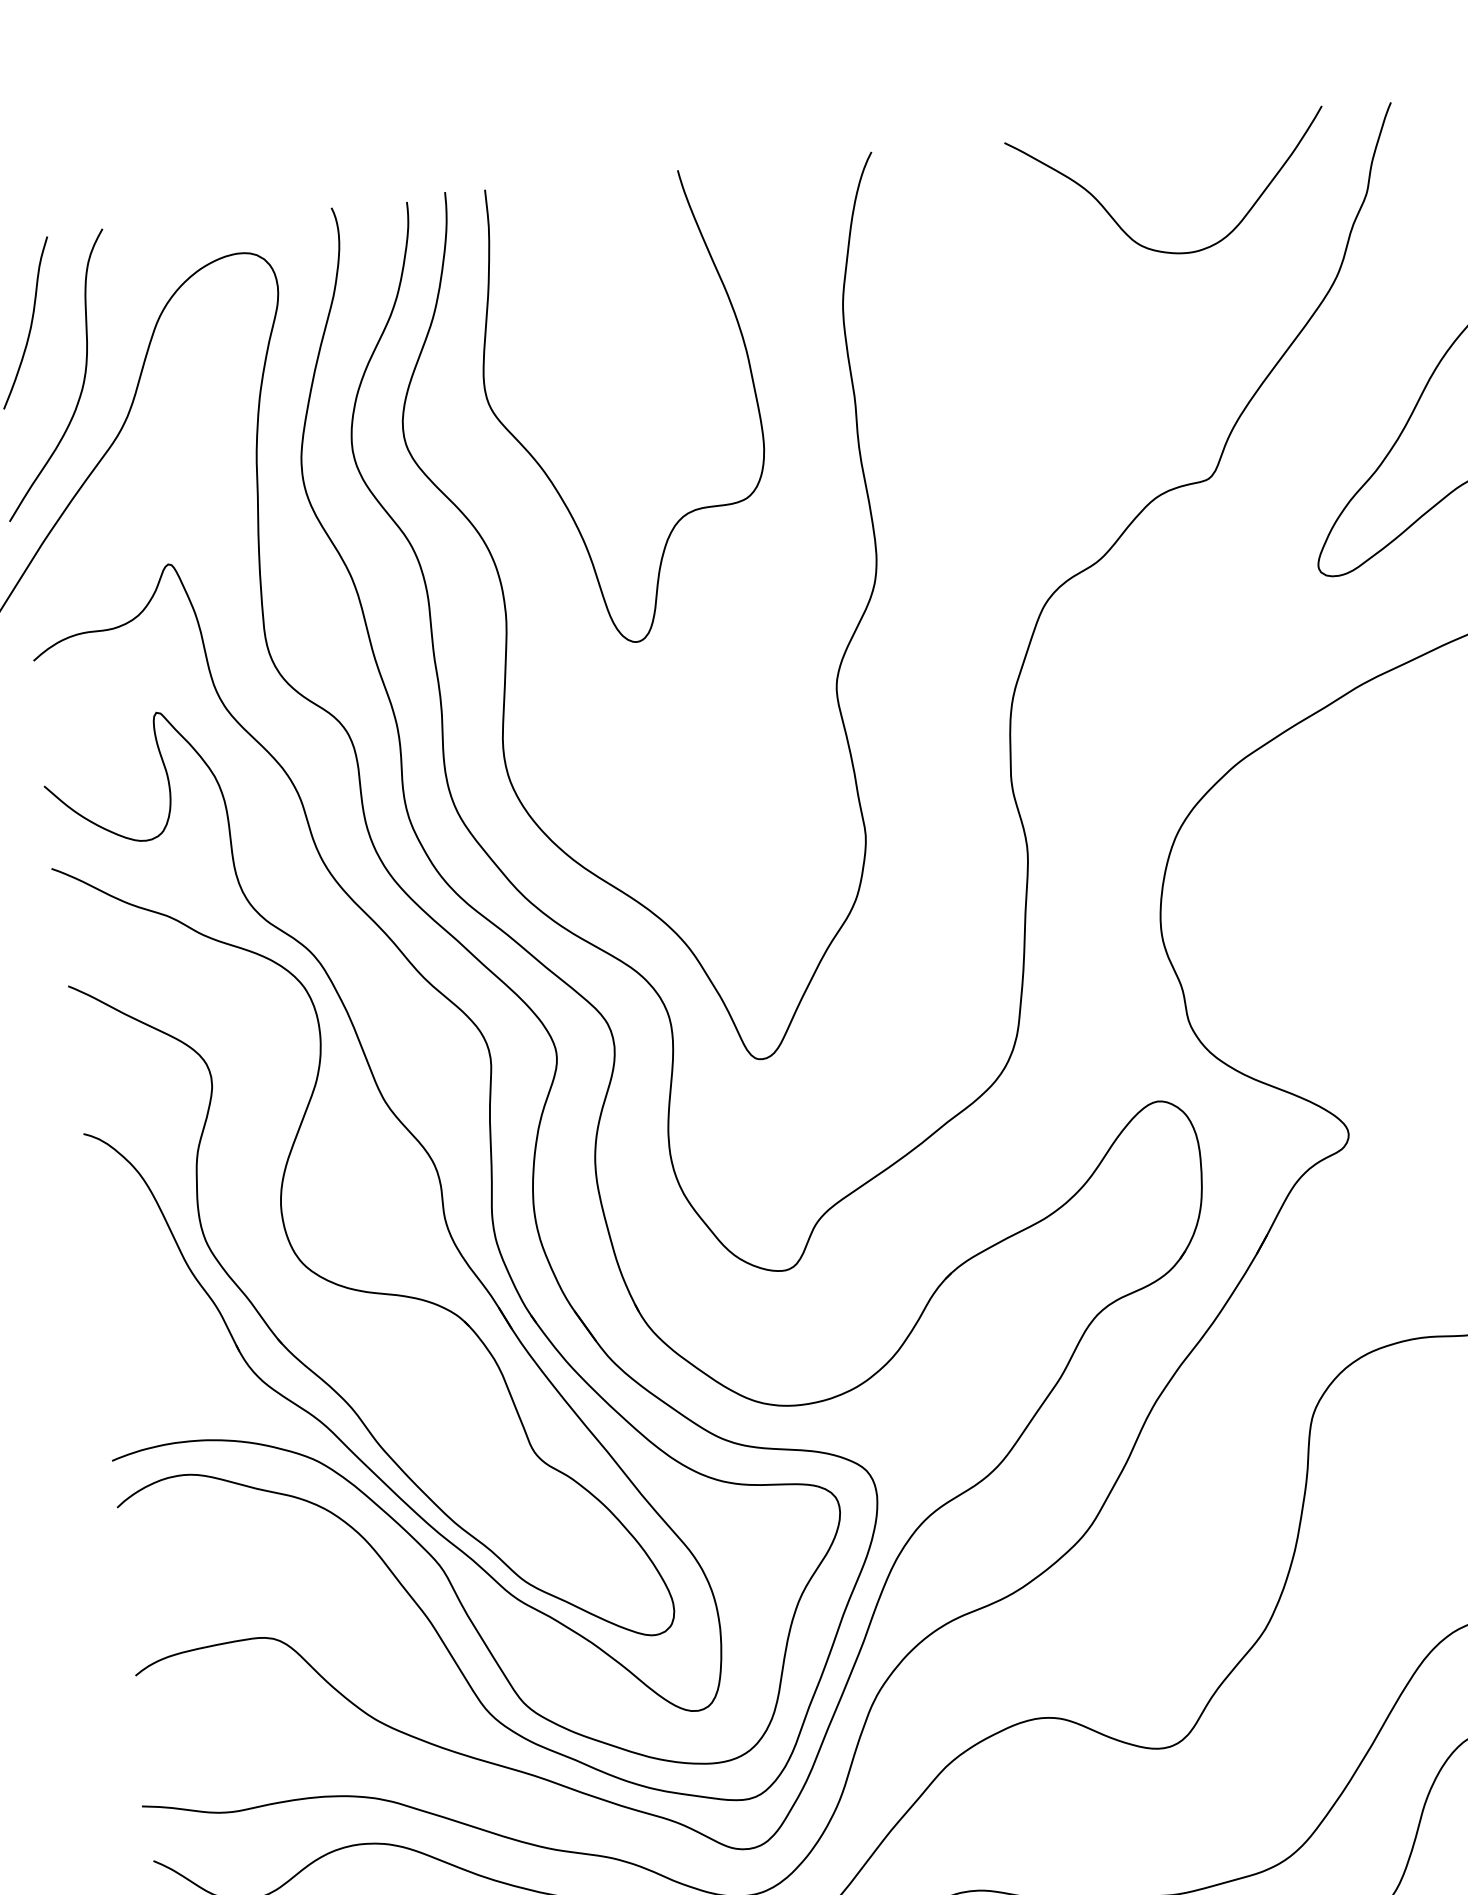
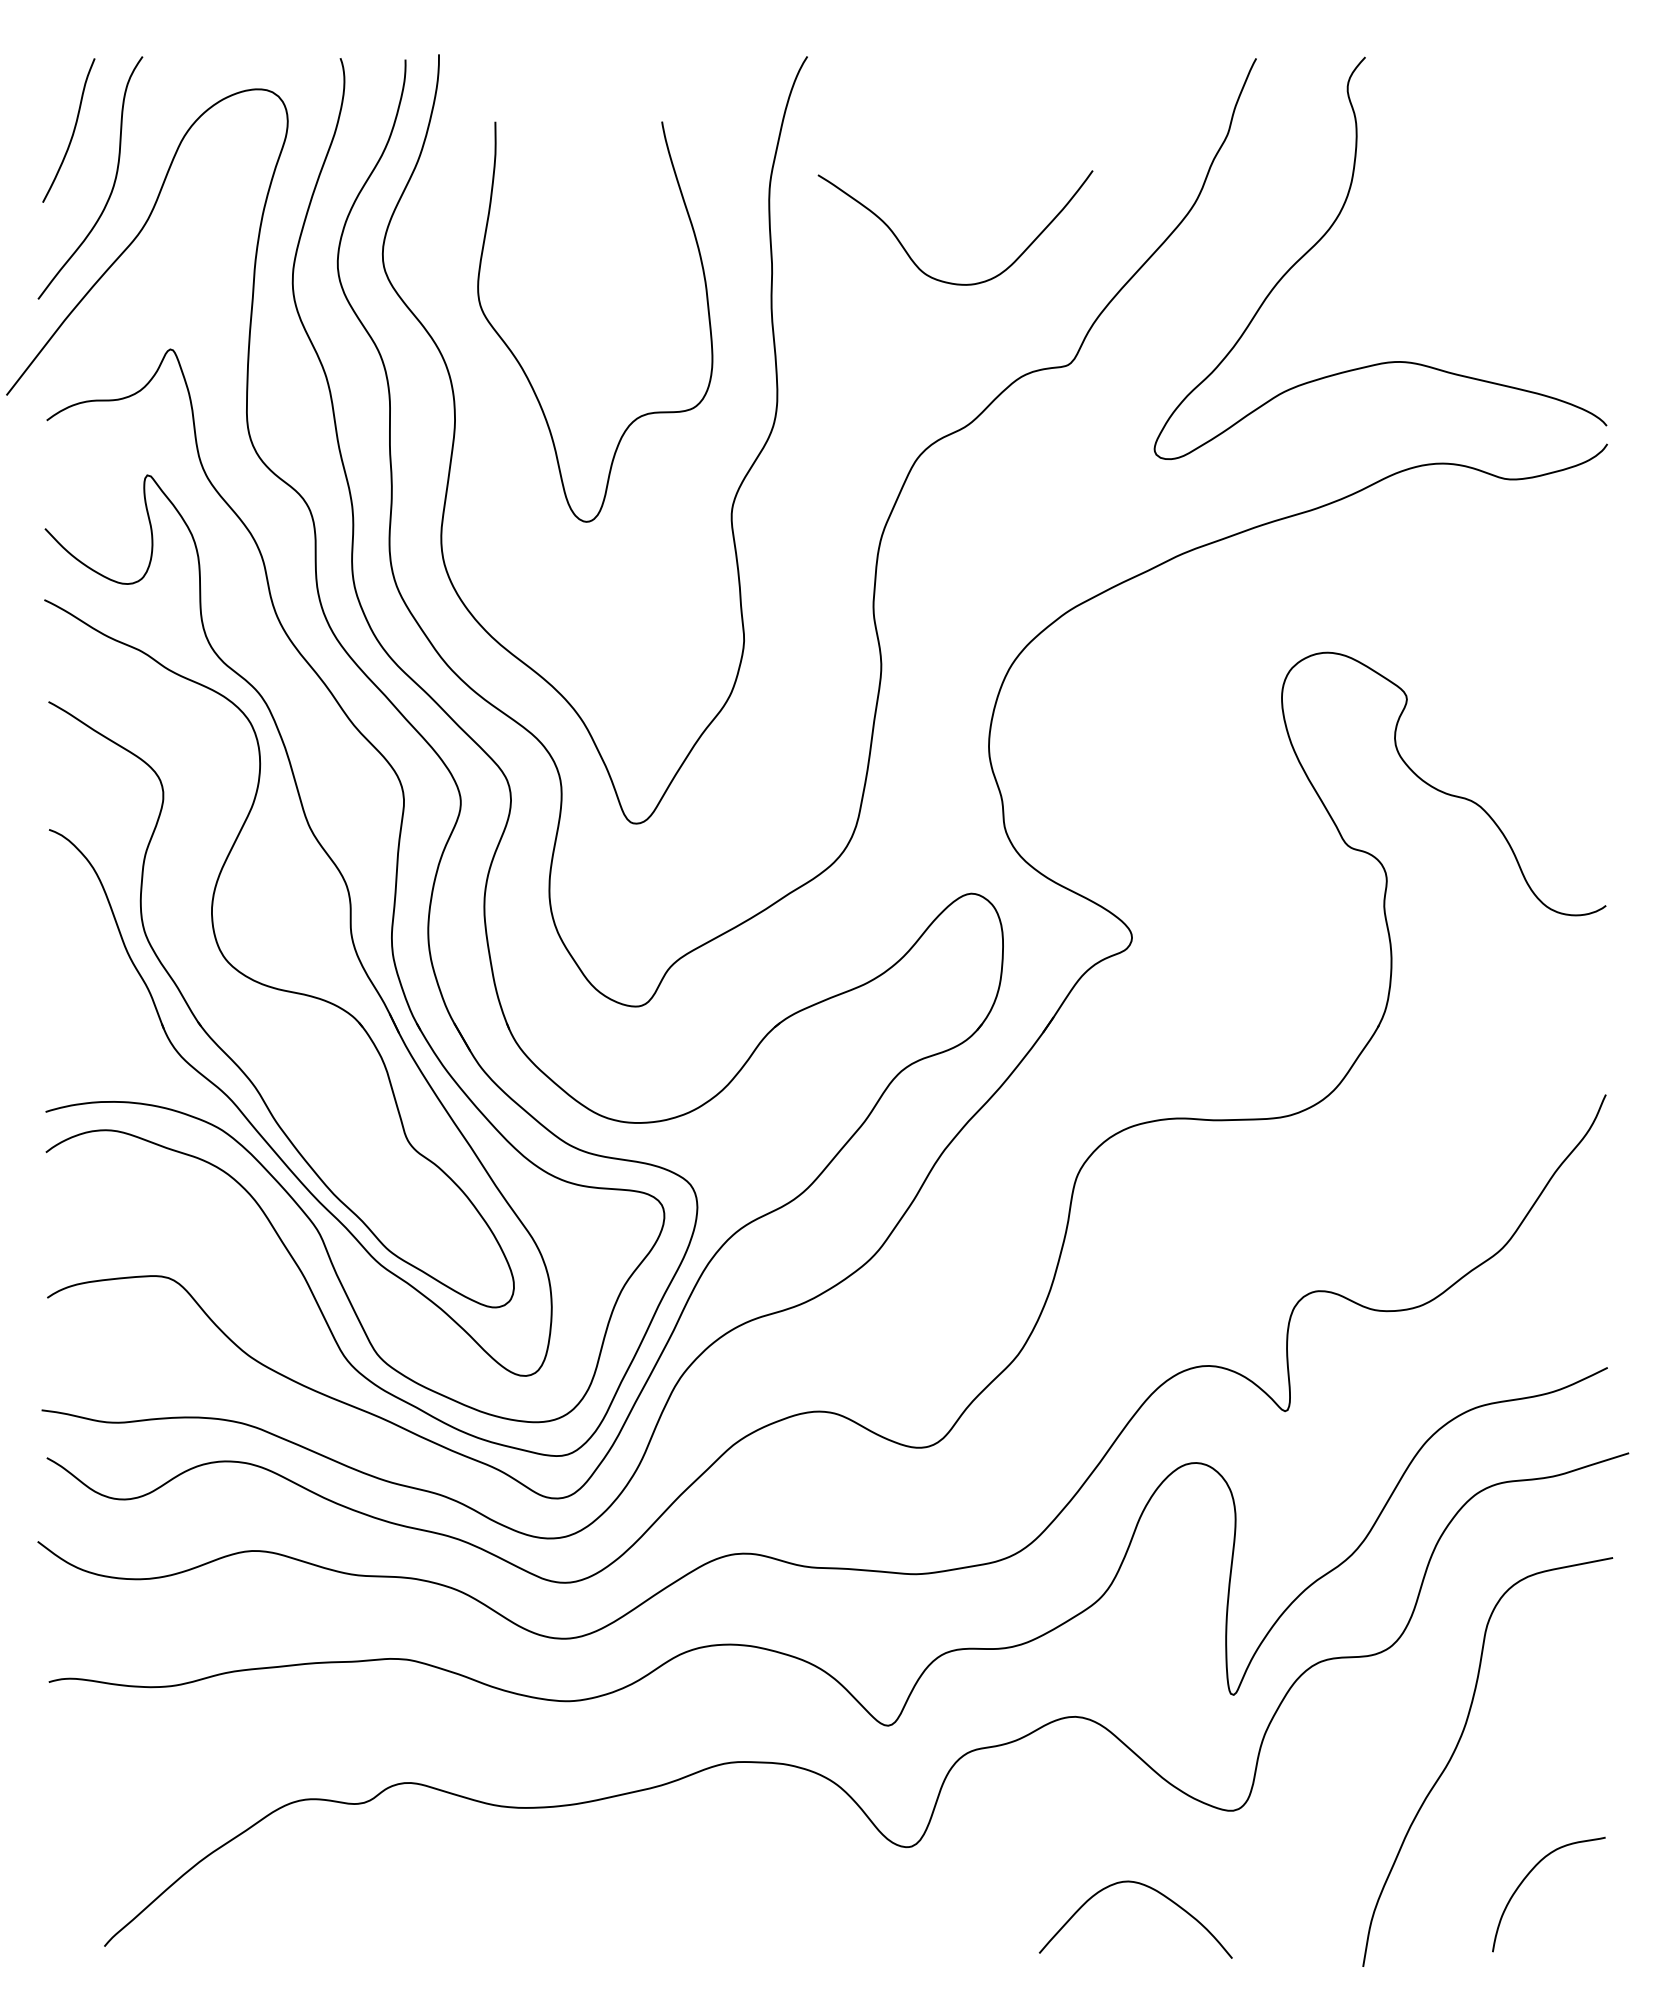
curve: (1127, 232) -> (915, 262), moved
curve: (544, 469) -> (522, 366), moved

